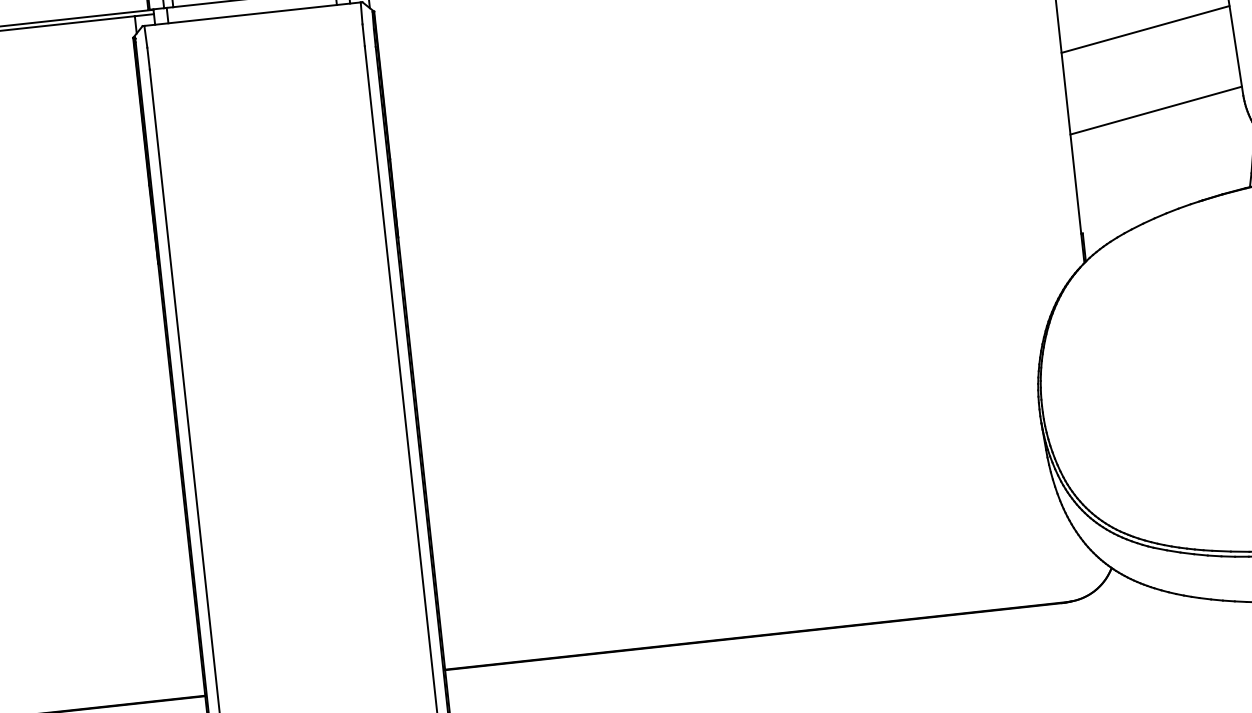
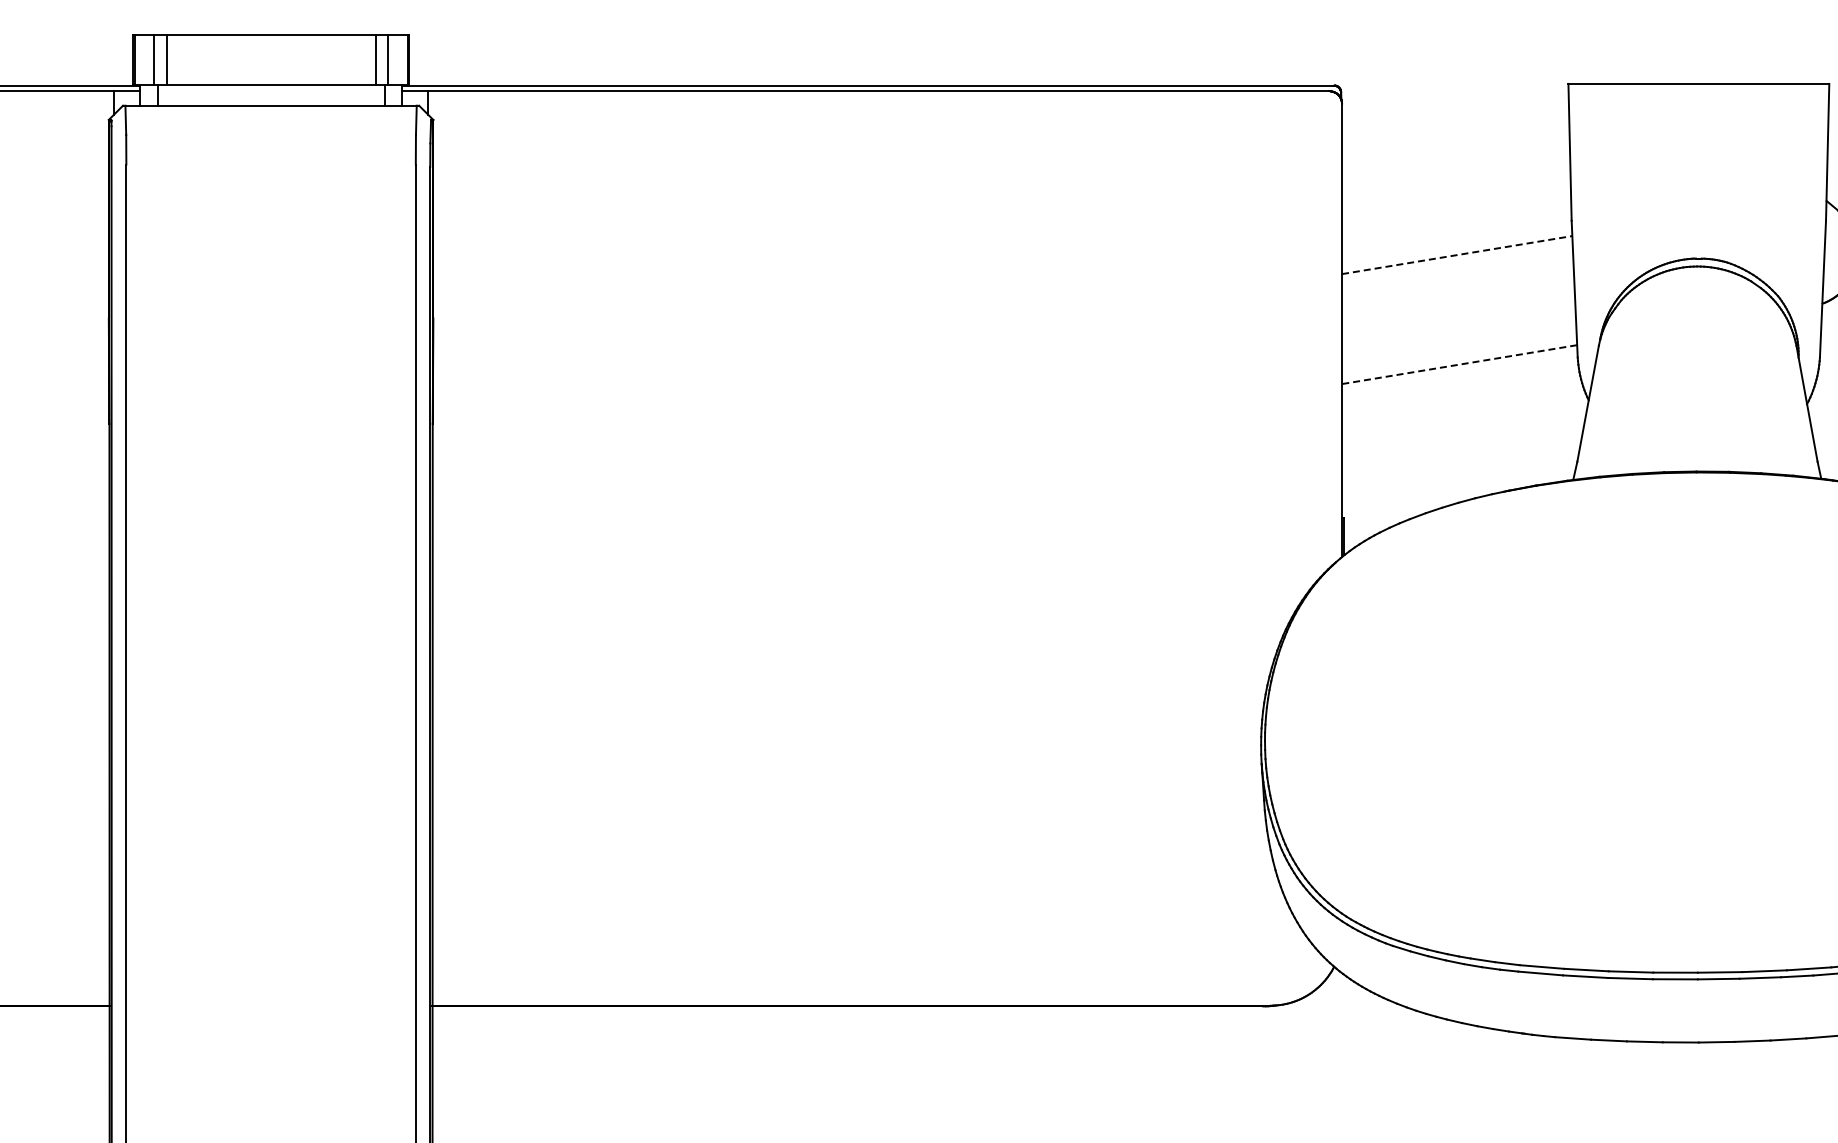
line: (1145, 29) -> (1457, 255), solid -> dashed
line: (1156, 110) -> (1459, 364), solid -> dashed

